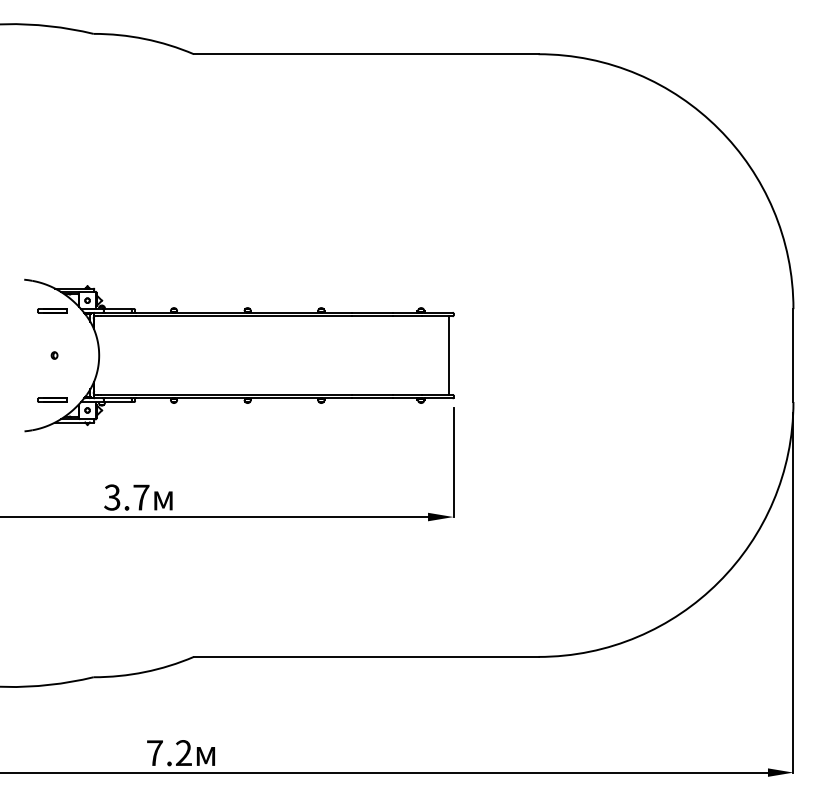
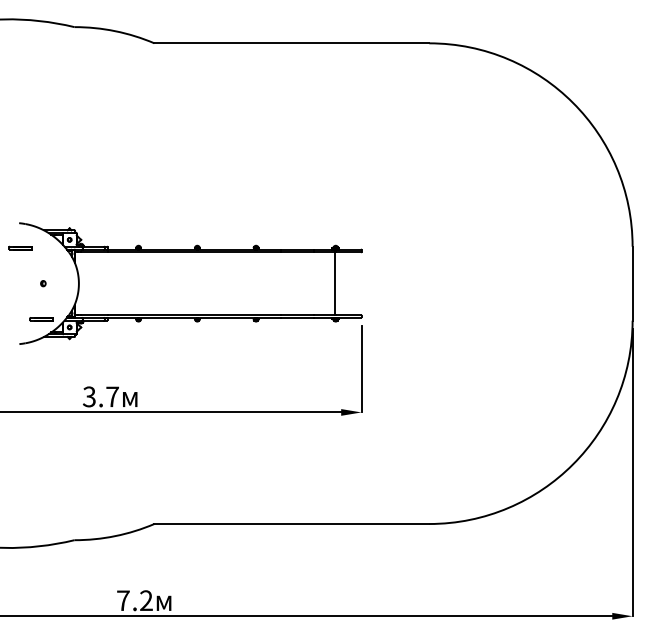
part: (52, 310) -> (20, 247), moved
line: (448, 355) -> (335, 283), moved

